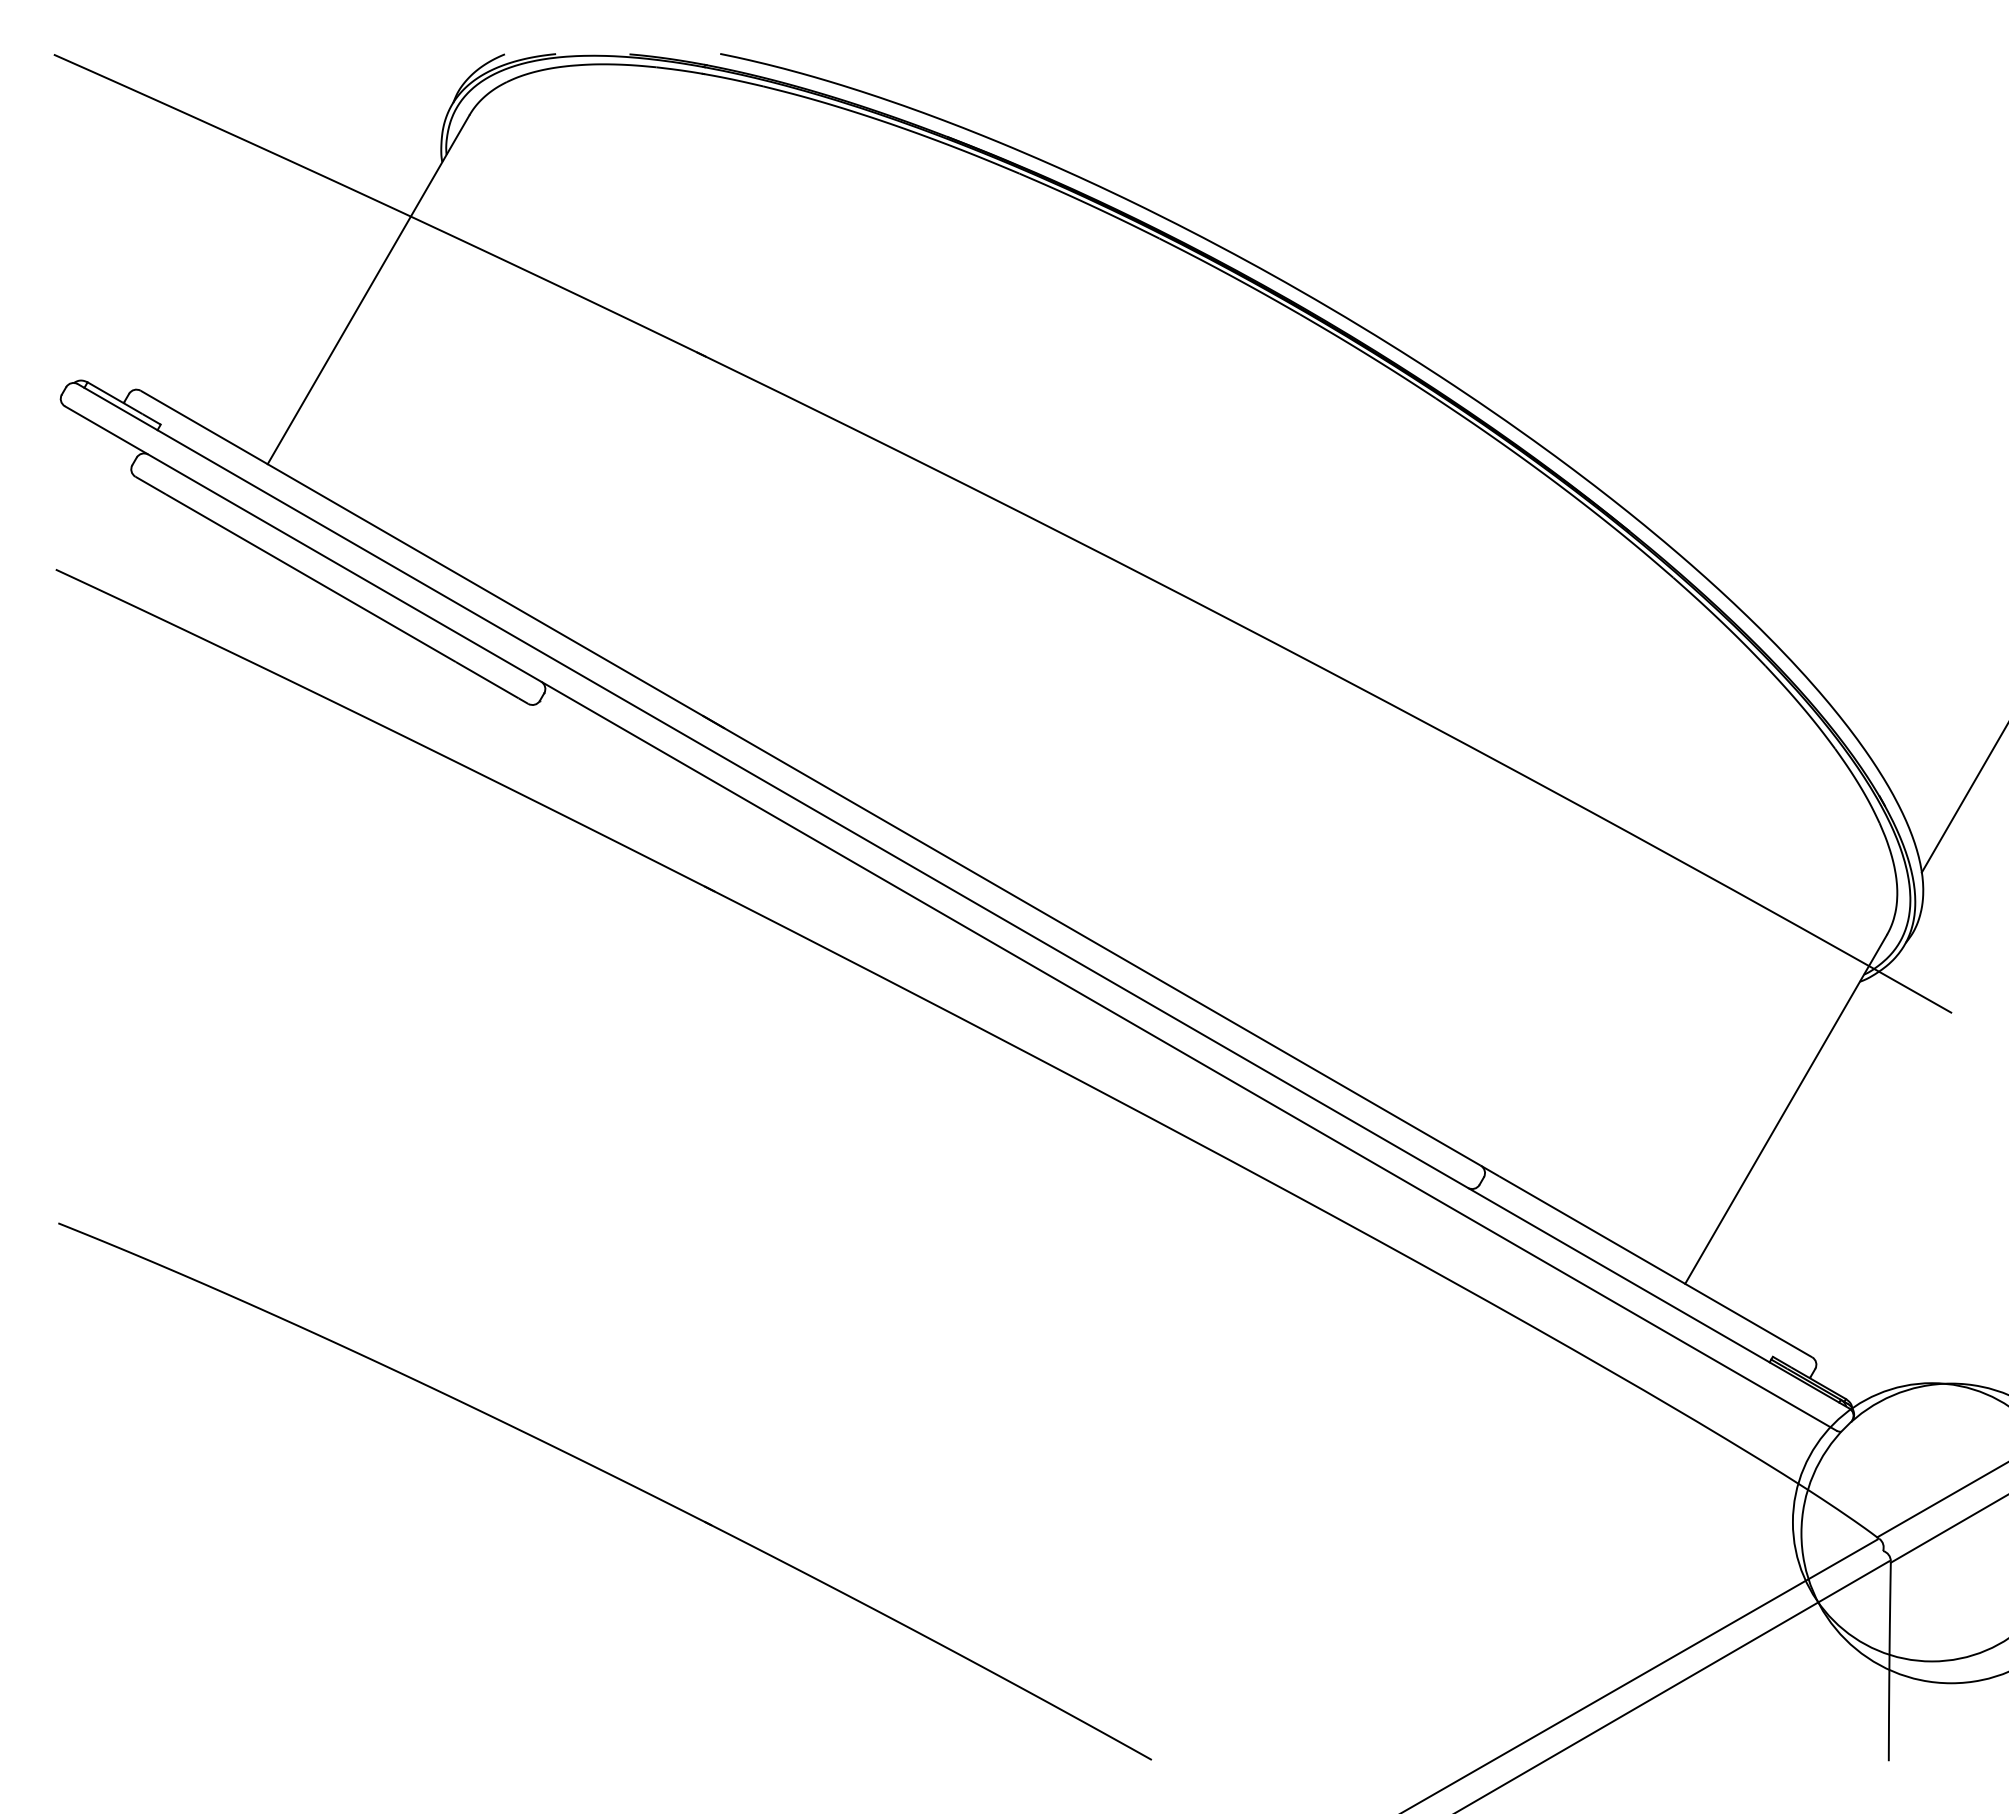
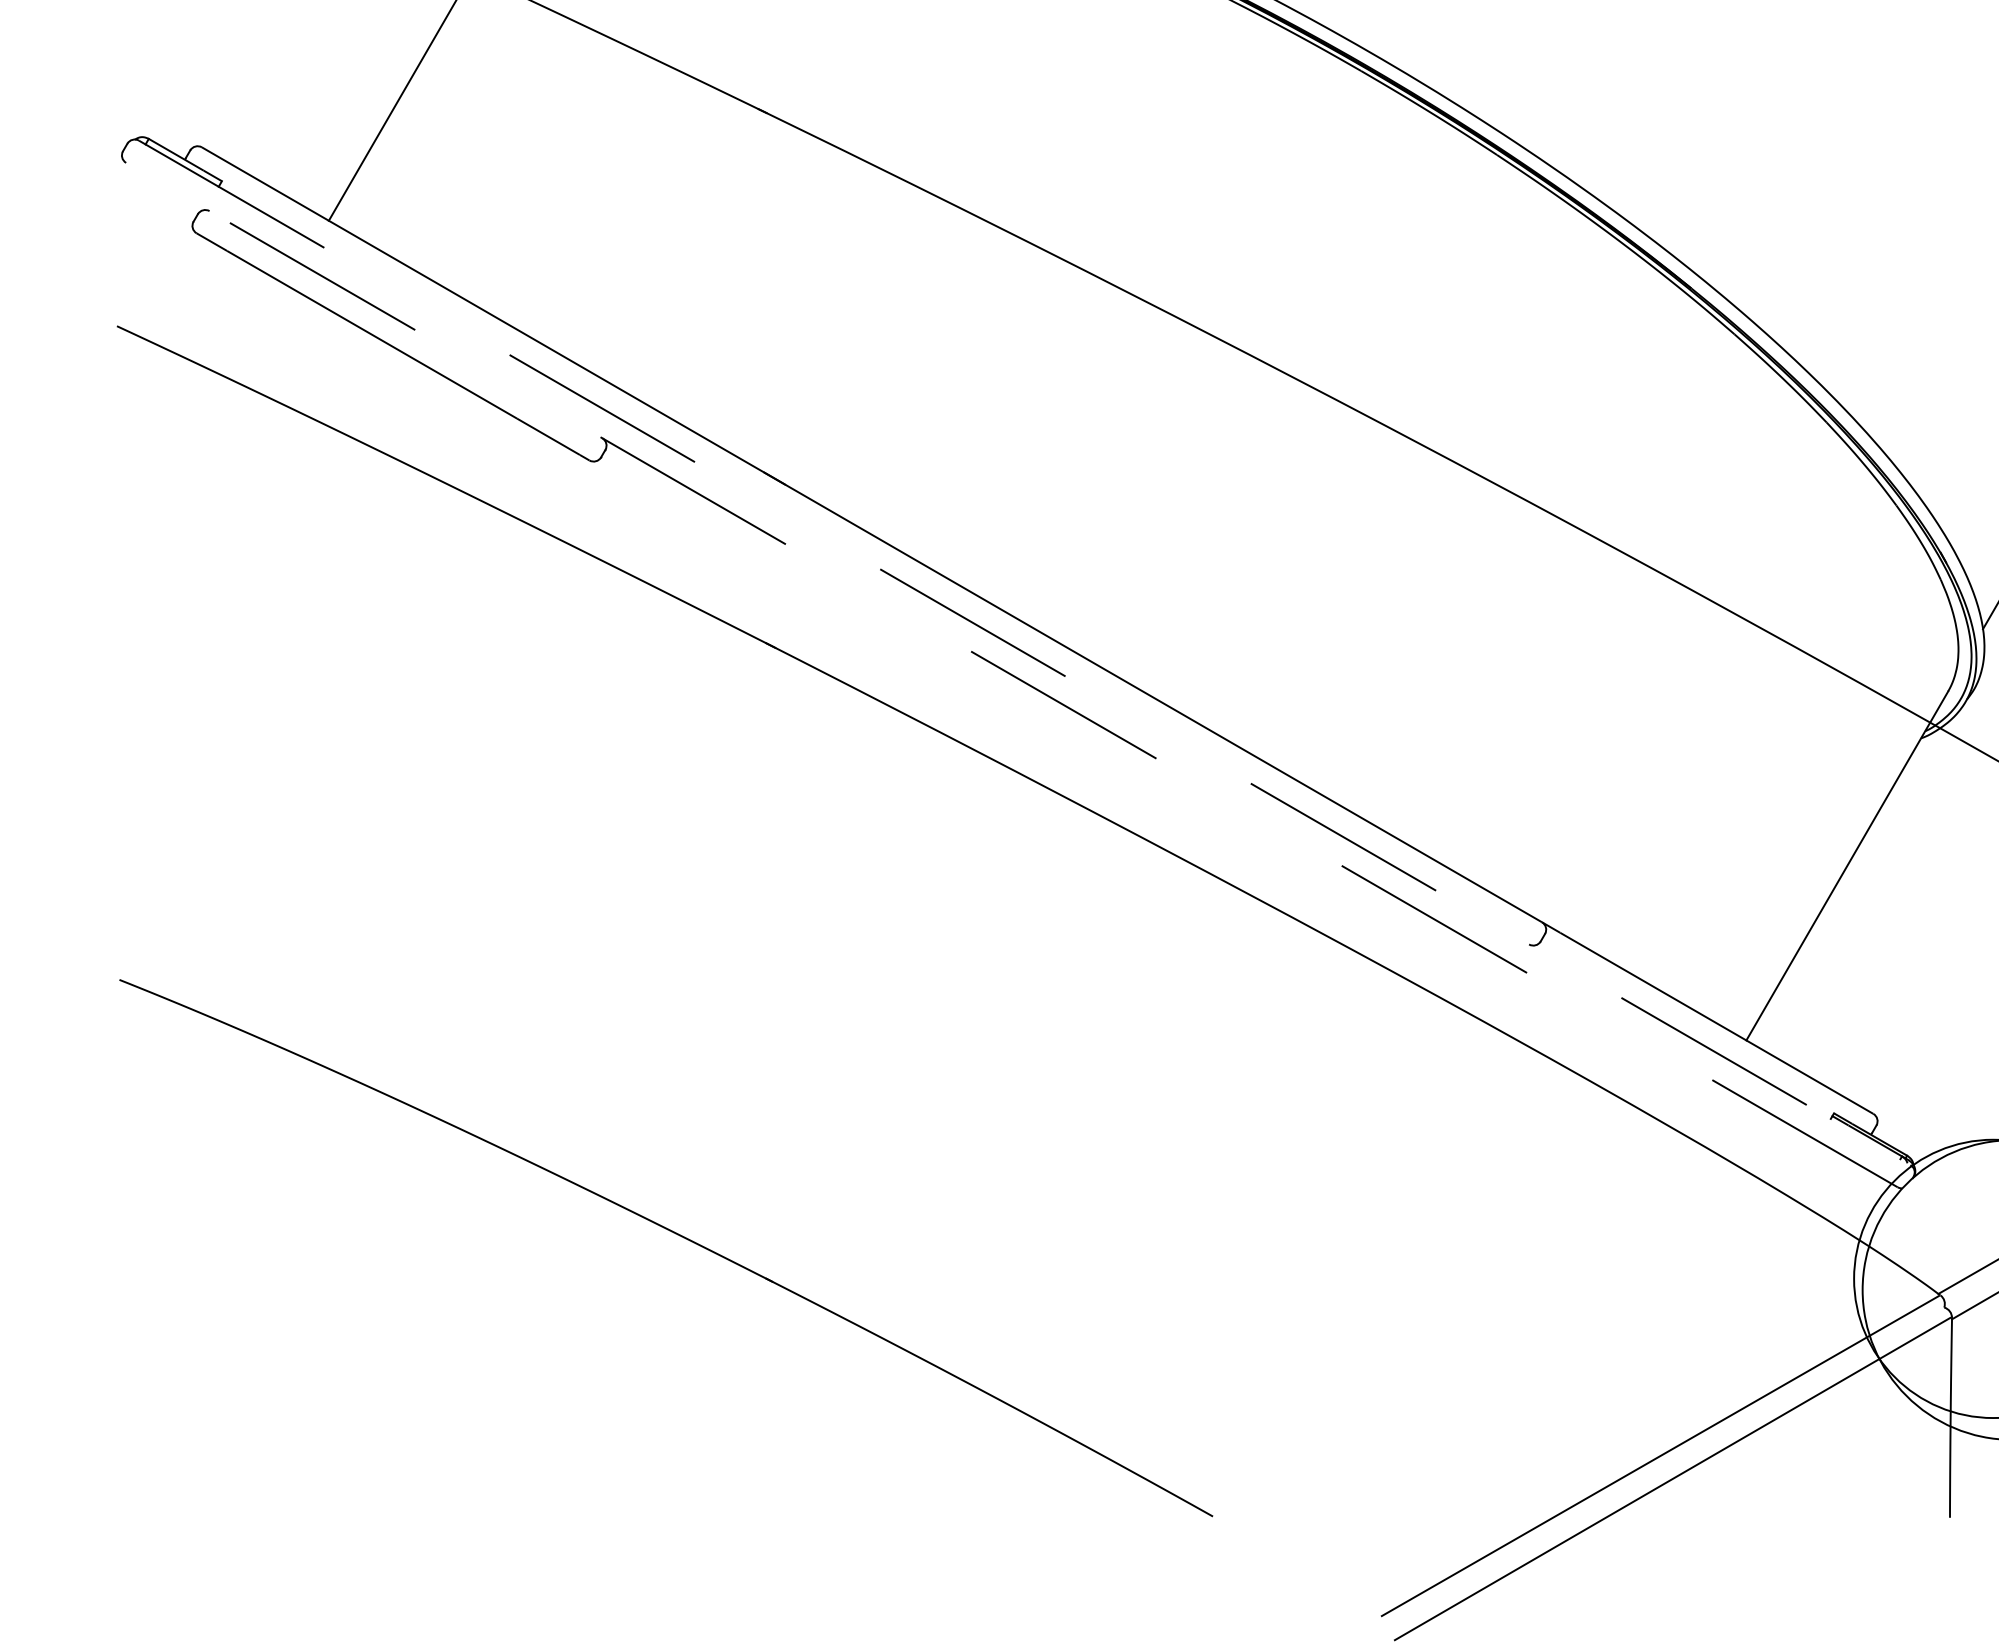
line: (964, 896) -> (1025, 653), solid -> dashed
line: (950, 918) -> (1011, 675), solid -> dashed

